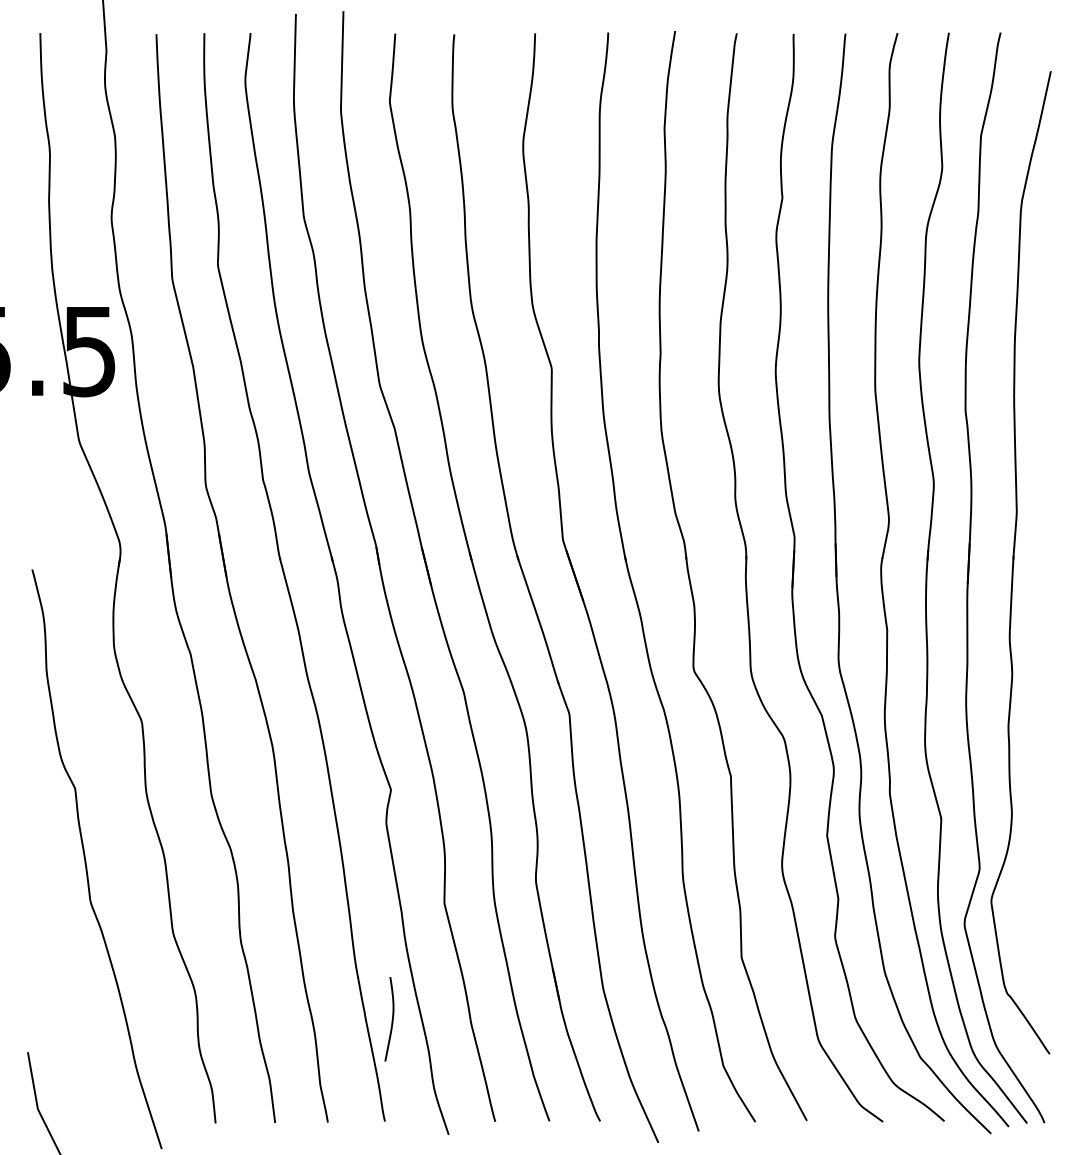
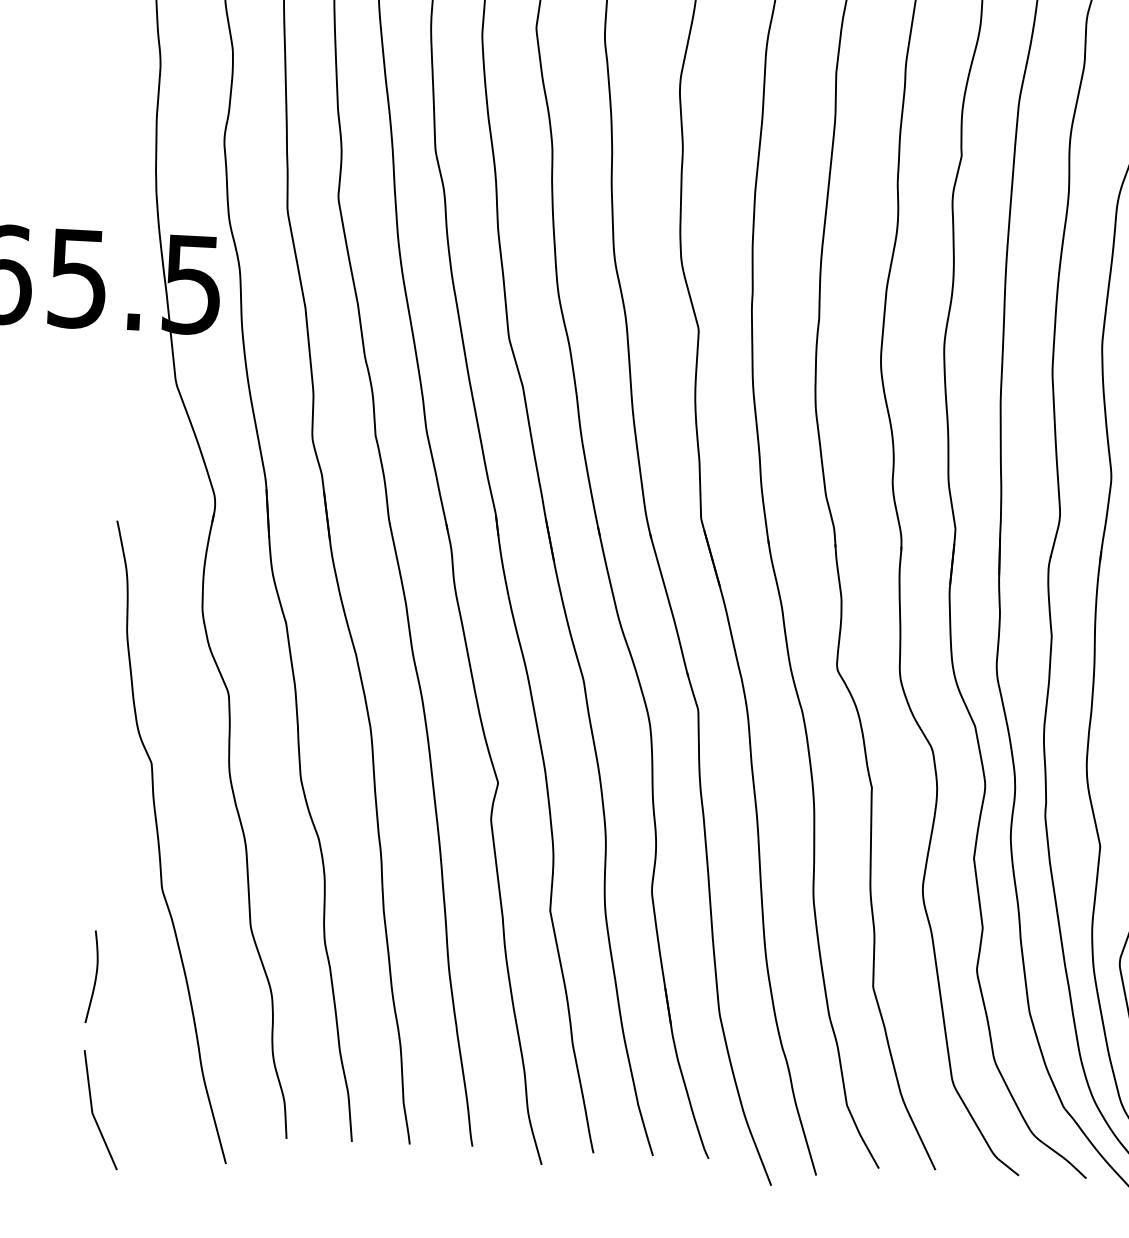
curve: (391, 1019) -> (94, 977), moved

